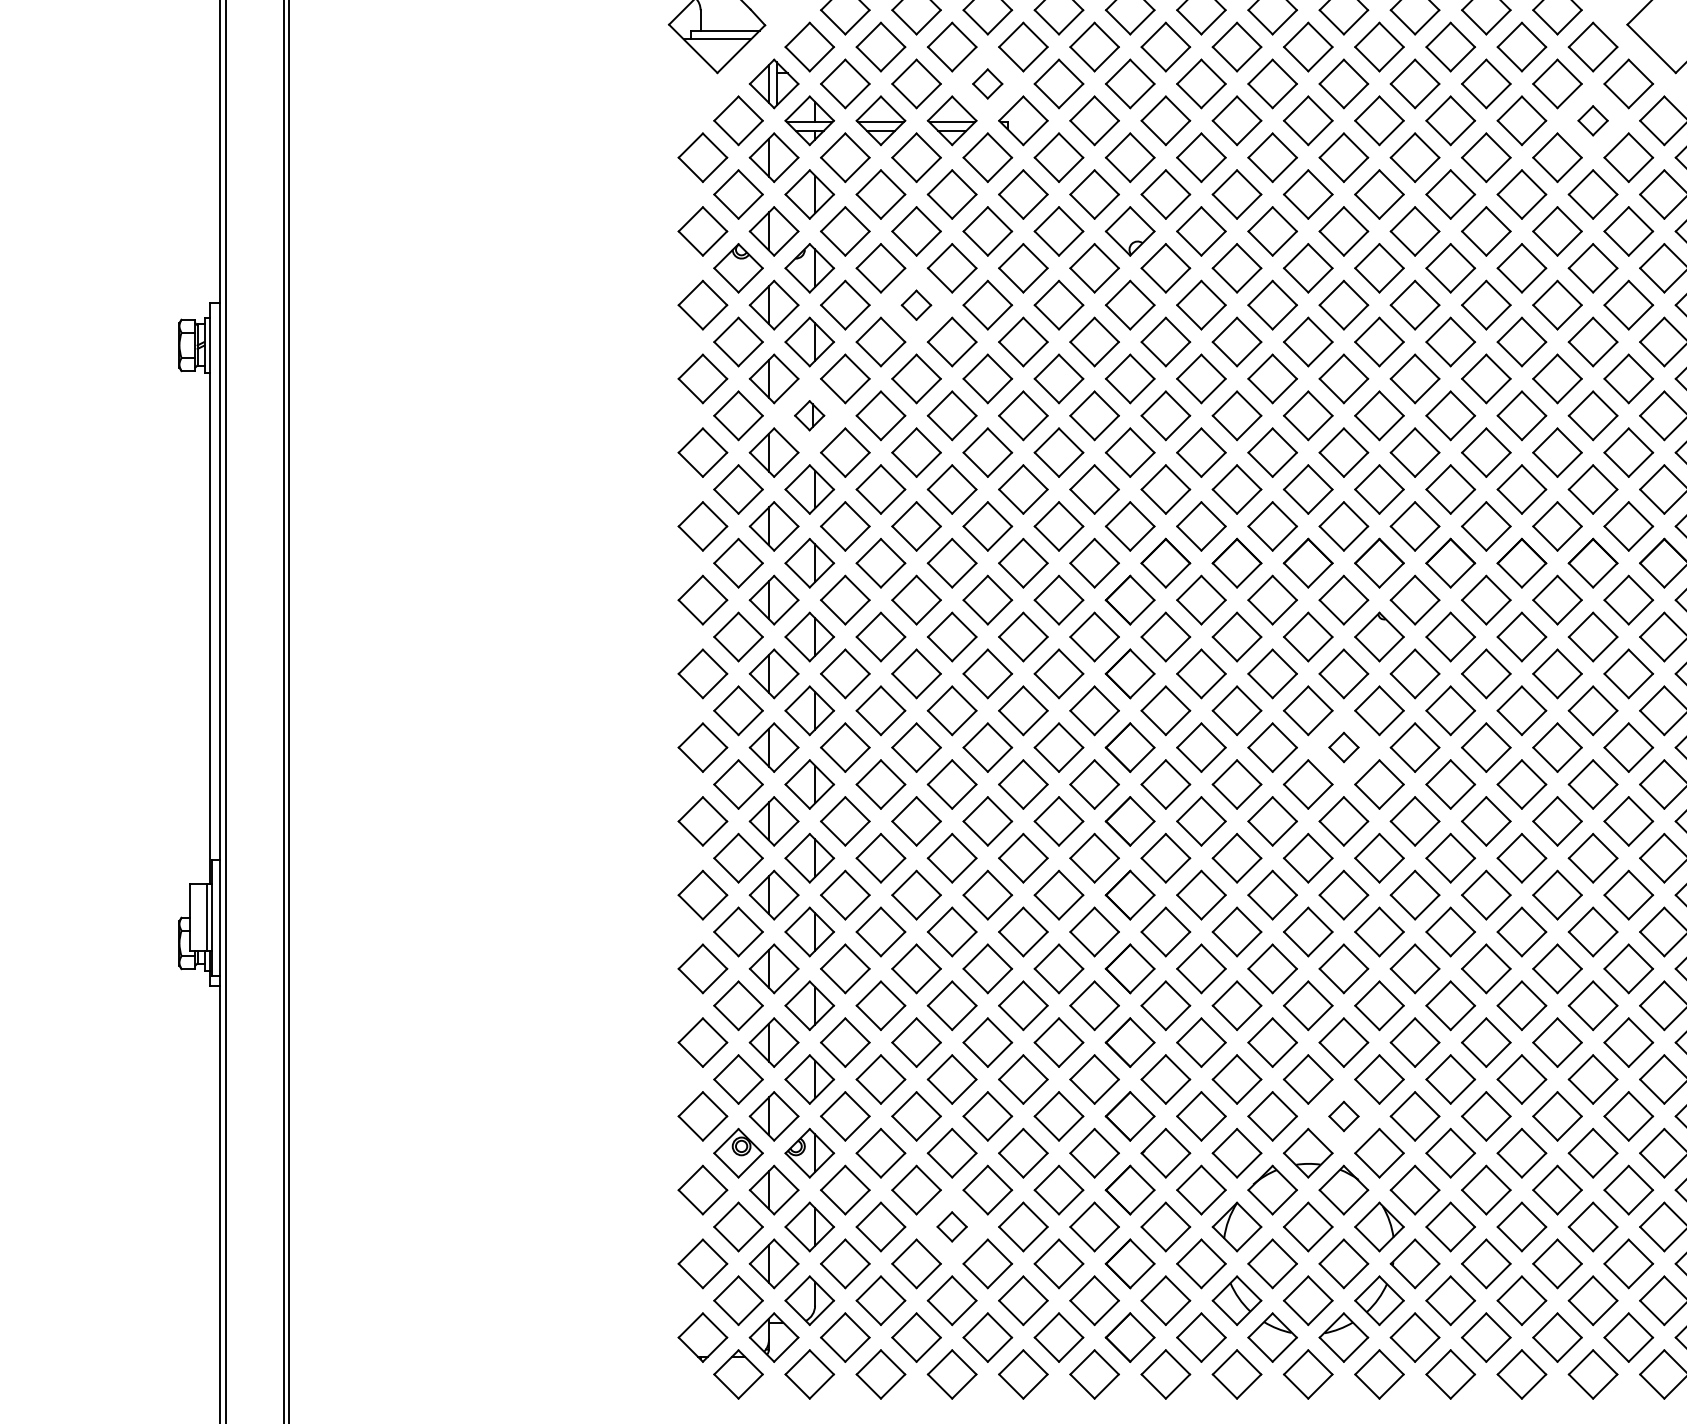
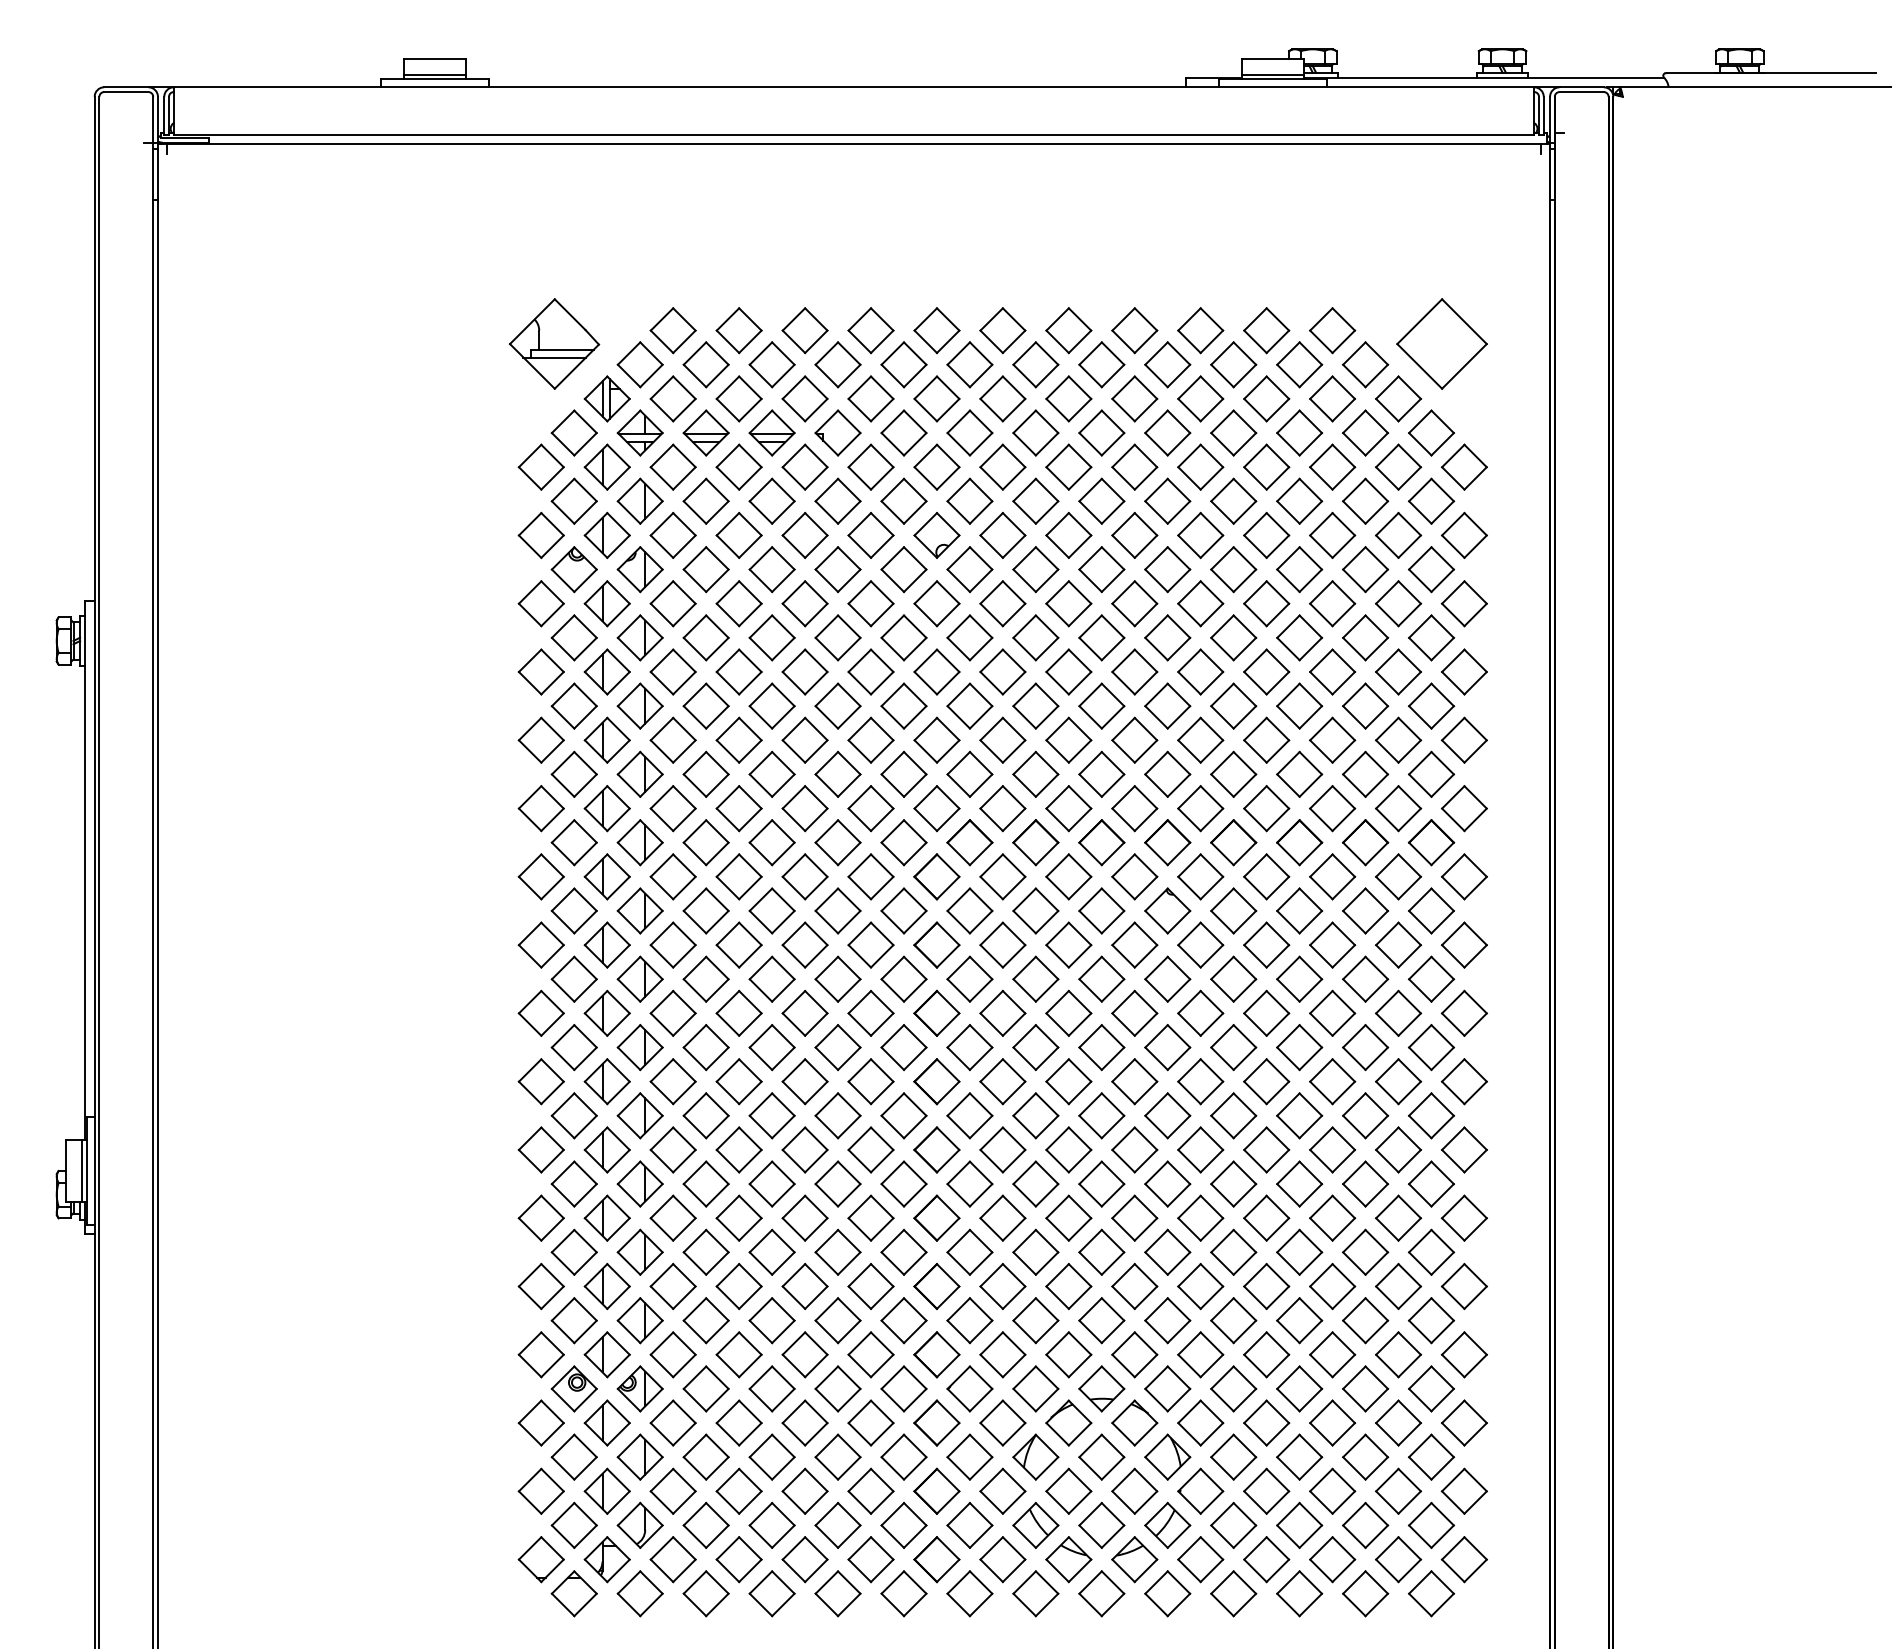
part: (987, 83) -> (804, 398), size x1.67
part: (1593, 120) -> (1365, 432), size x1.67
part: (915, 304) -> (738, 603), size x1.67
part: (808, 415) -> (639, 705), size x1.67
part: (1343, 746) -> (1134, 1012), size x1.67
part: (1343, 1116) -> (1134, 1354), size x1.67
part: (951, 1226) -> (771, 1456), size x1.67

